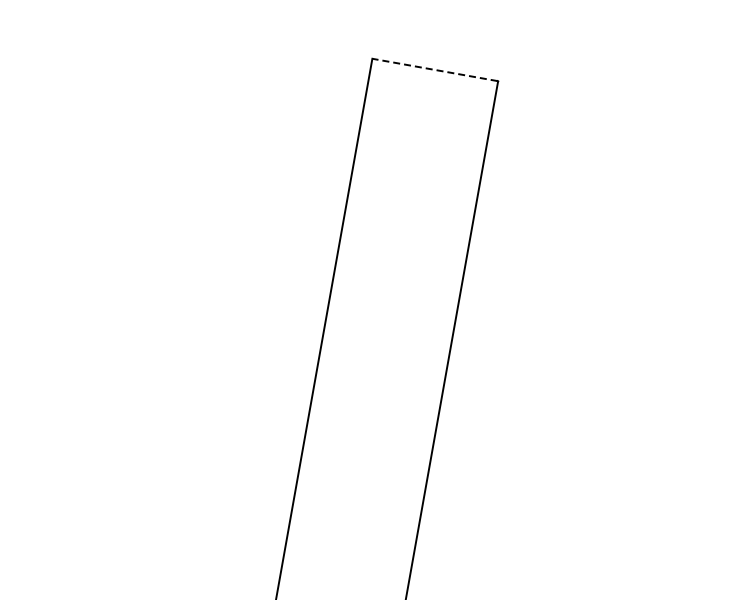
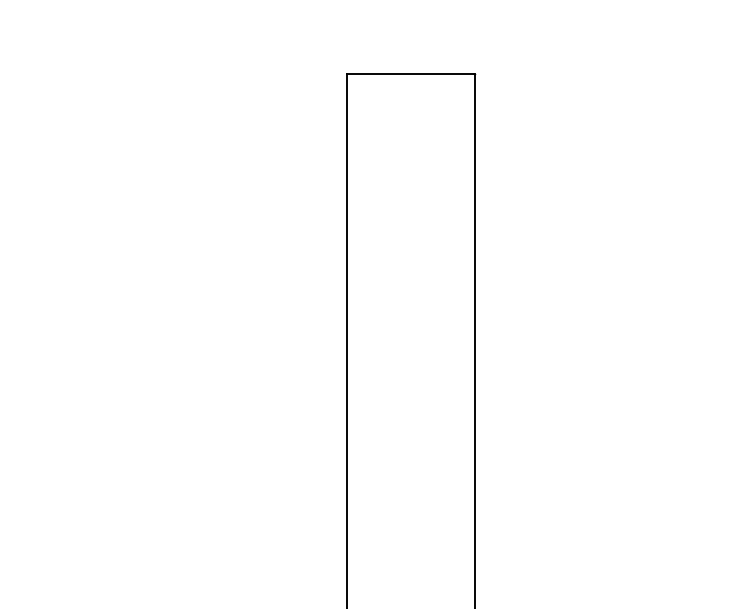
line: (434, 70) -> (410, 74), dashed -> solid

